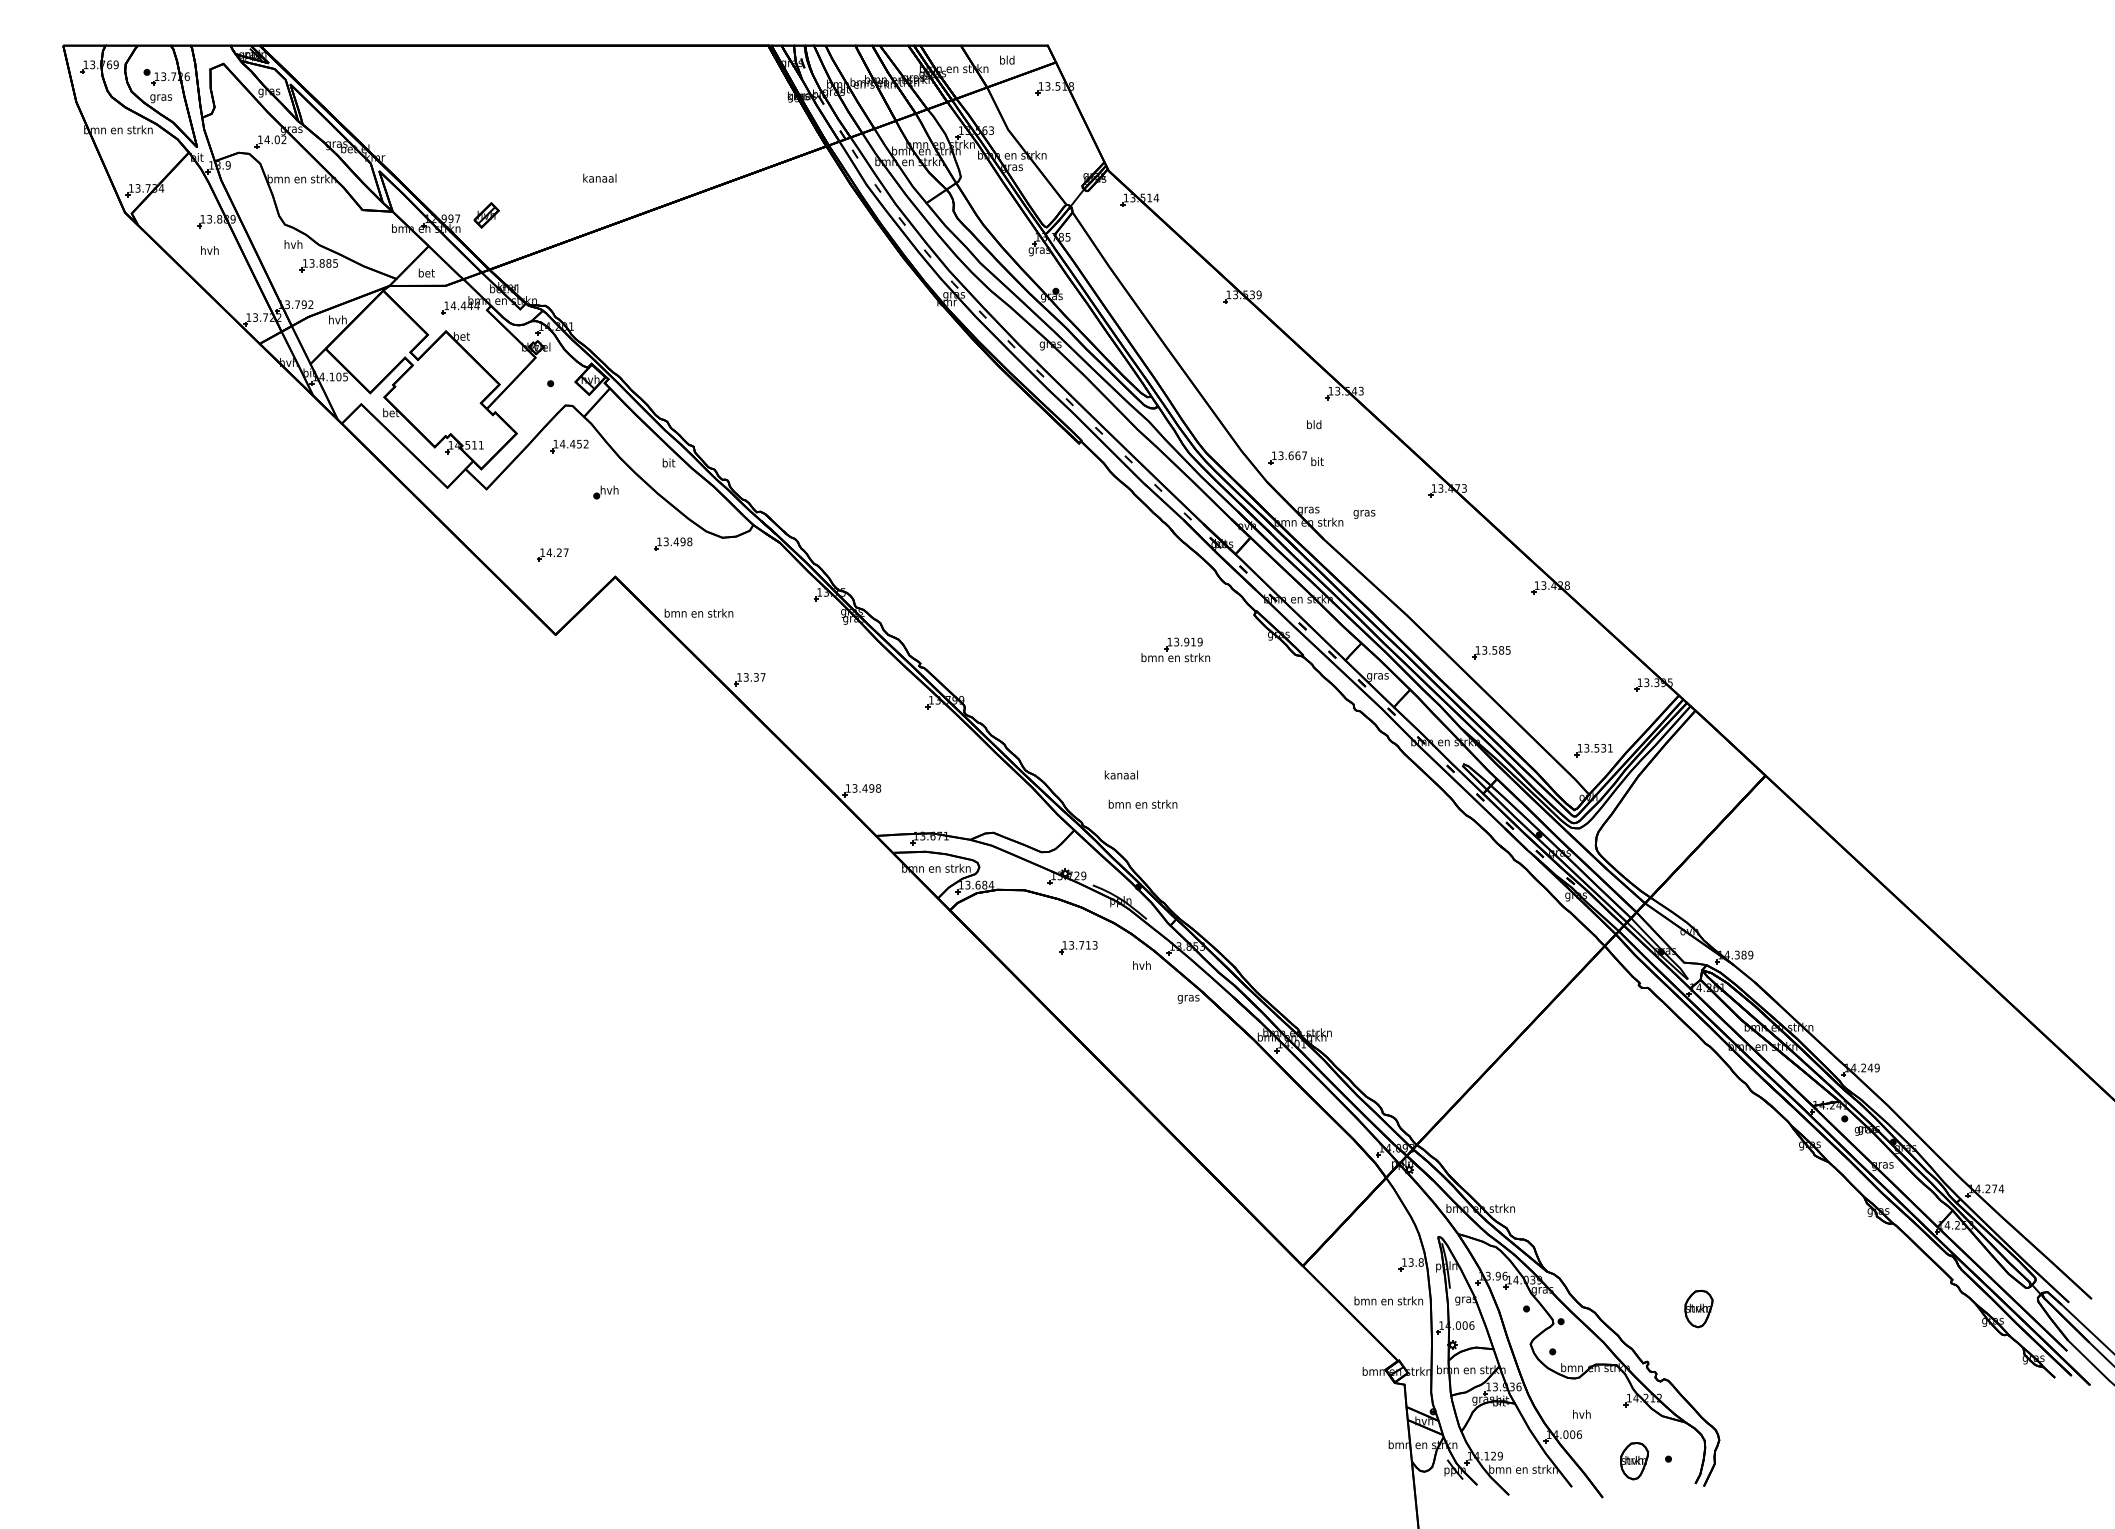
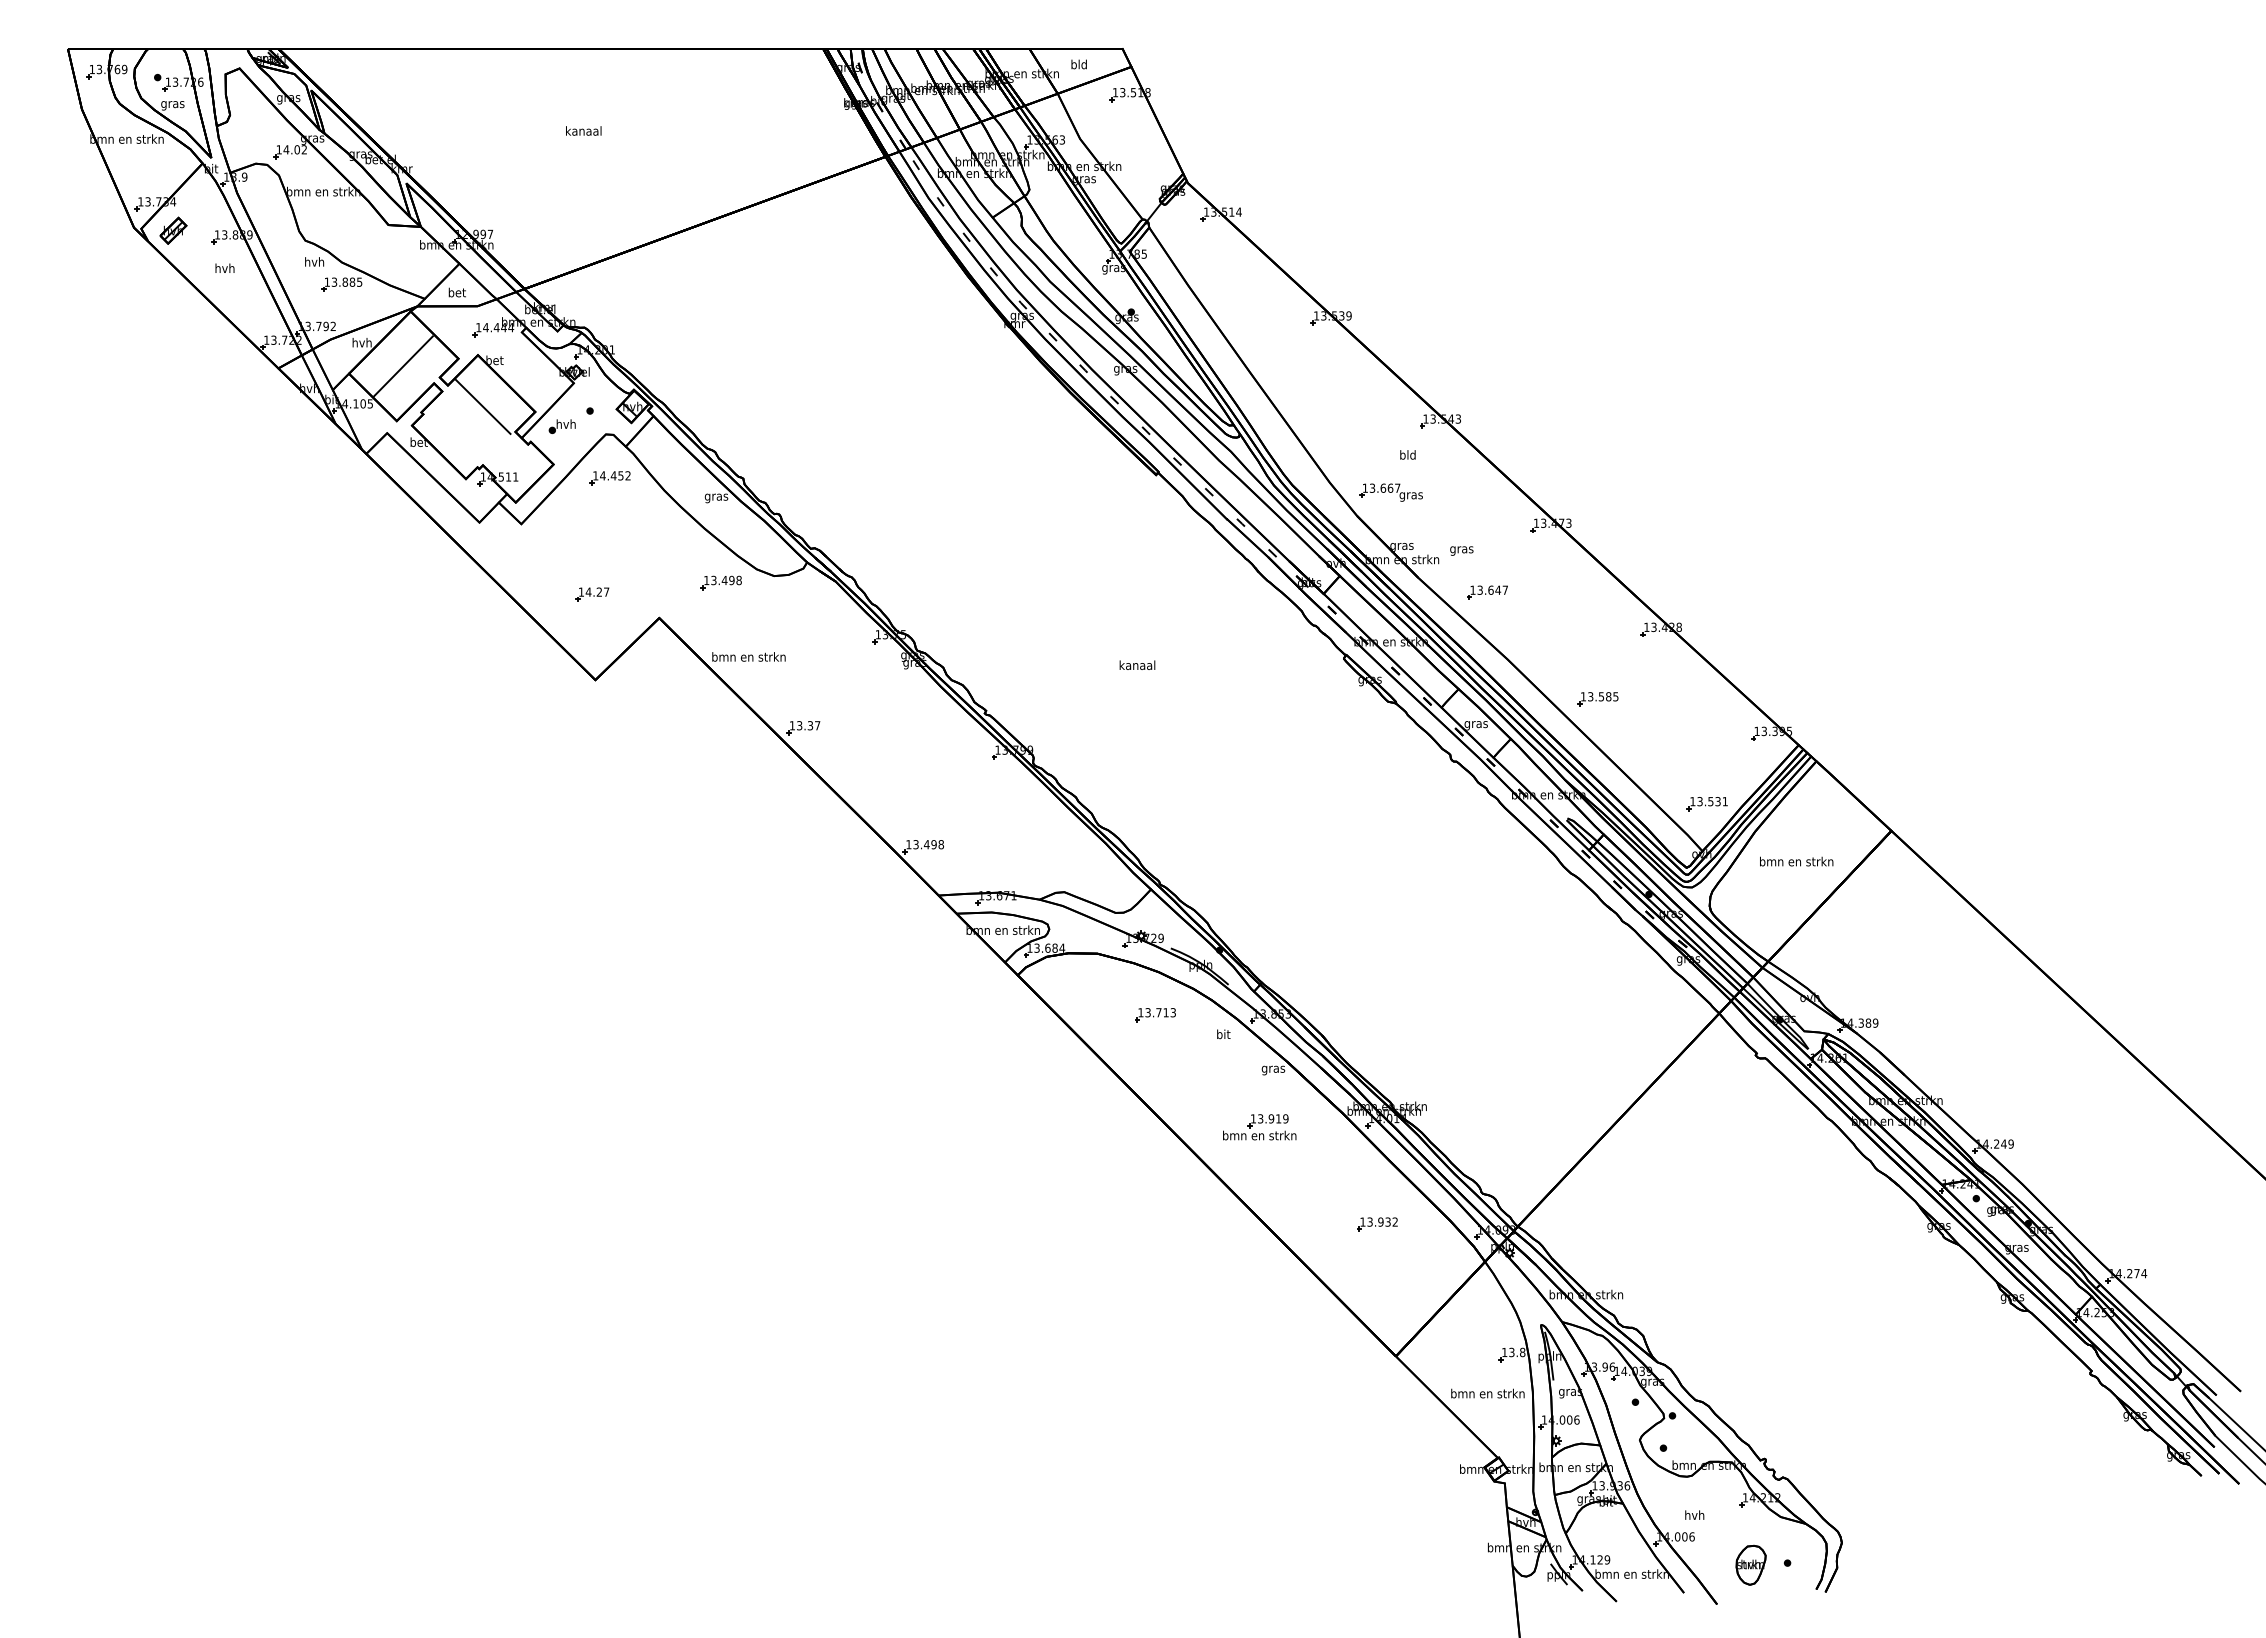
text: (599, 177) -> (583, 130), moved
part: (486, 215) -> (173, 230), moved
line: (376, 342) -> (403, 366), added
line: (450, 379) -> (482, 406), added
text: (1316, 462) -> (1410, 495), bit -> gras
text: (668, 464) -> (716, 497), bit -> gras
part: (605, 492) -> (561, 426), moved
part: (1388, 553) -> (1487, 592), added
part: (1175, 650) -> (1259, 1127), moved
text: (1121, 774) -> (1137, 664), moved
text: (1142, 804) -> (1796, 861), moved
text: (1141, 965) -> (1223, 1034), hvh -> bit
part: (1285, 1143) -> (1377, 1224), added
part: (1698, 1308) -> (1819, 1401), removed

